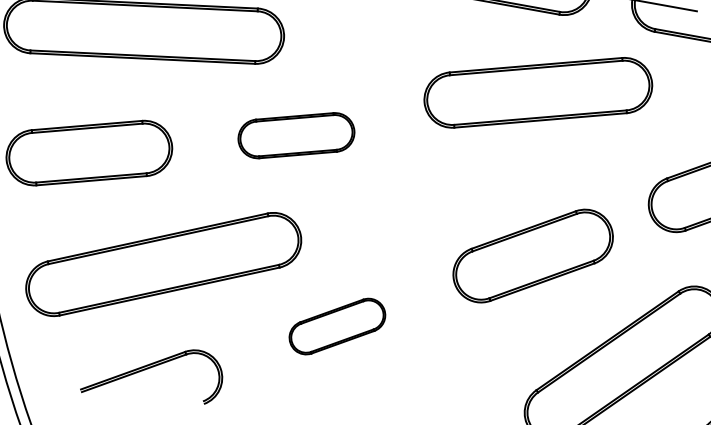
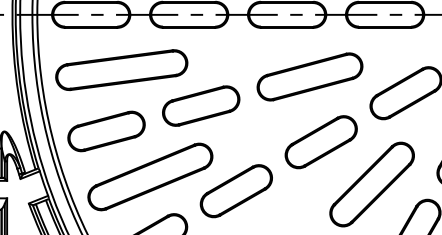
part: (537, 91) -> (309, 76), moved
part: (297, 134) -> (201, 105), size x1.43
part: (335, 326) -> (235, 191), size x1.67

